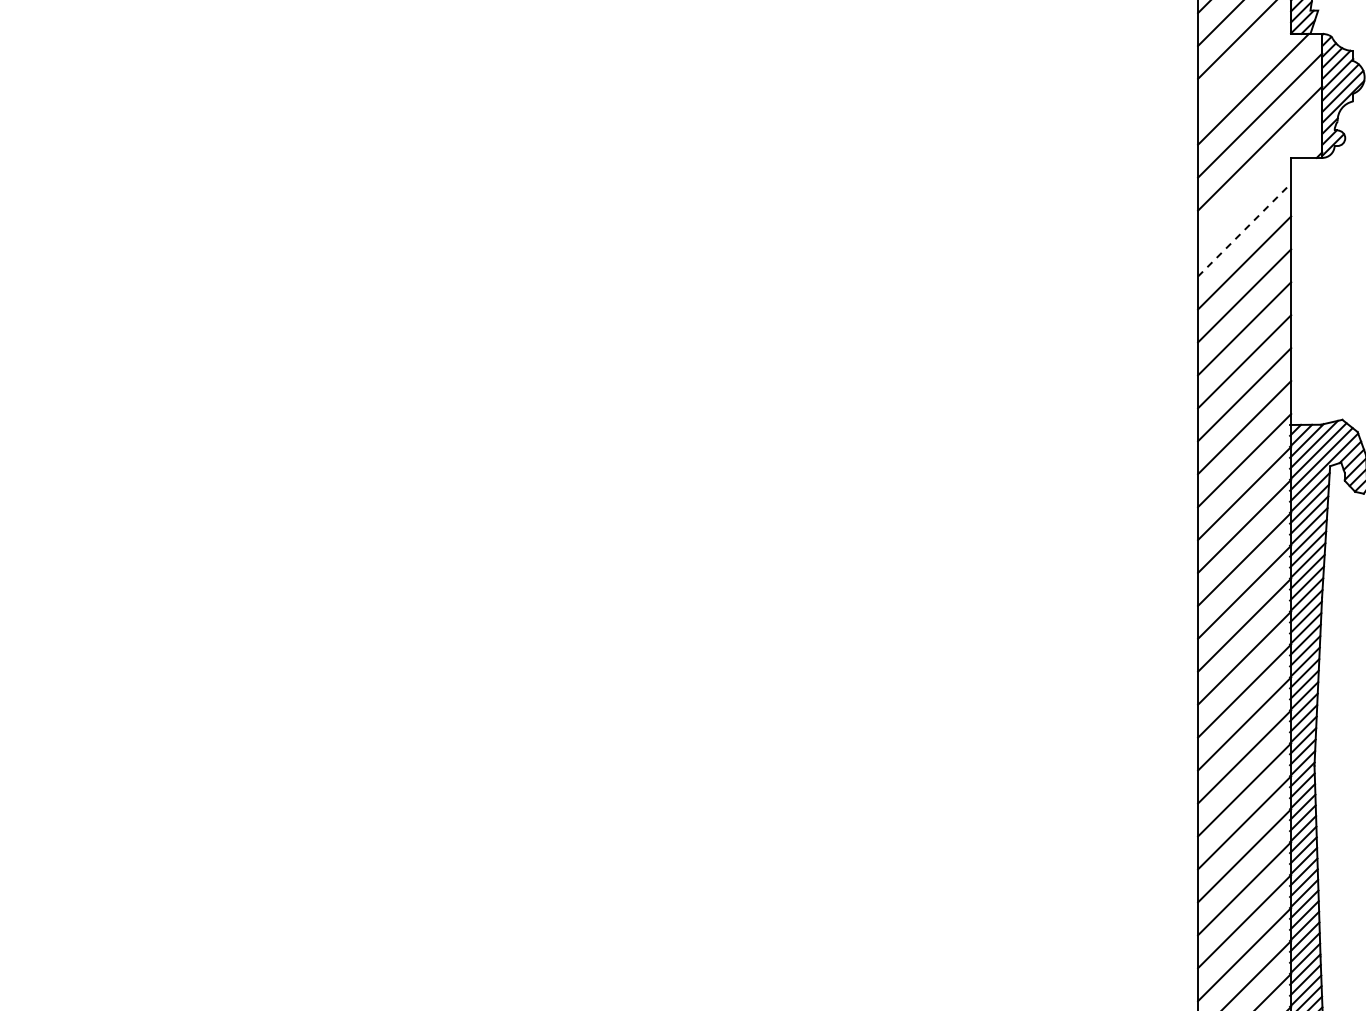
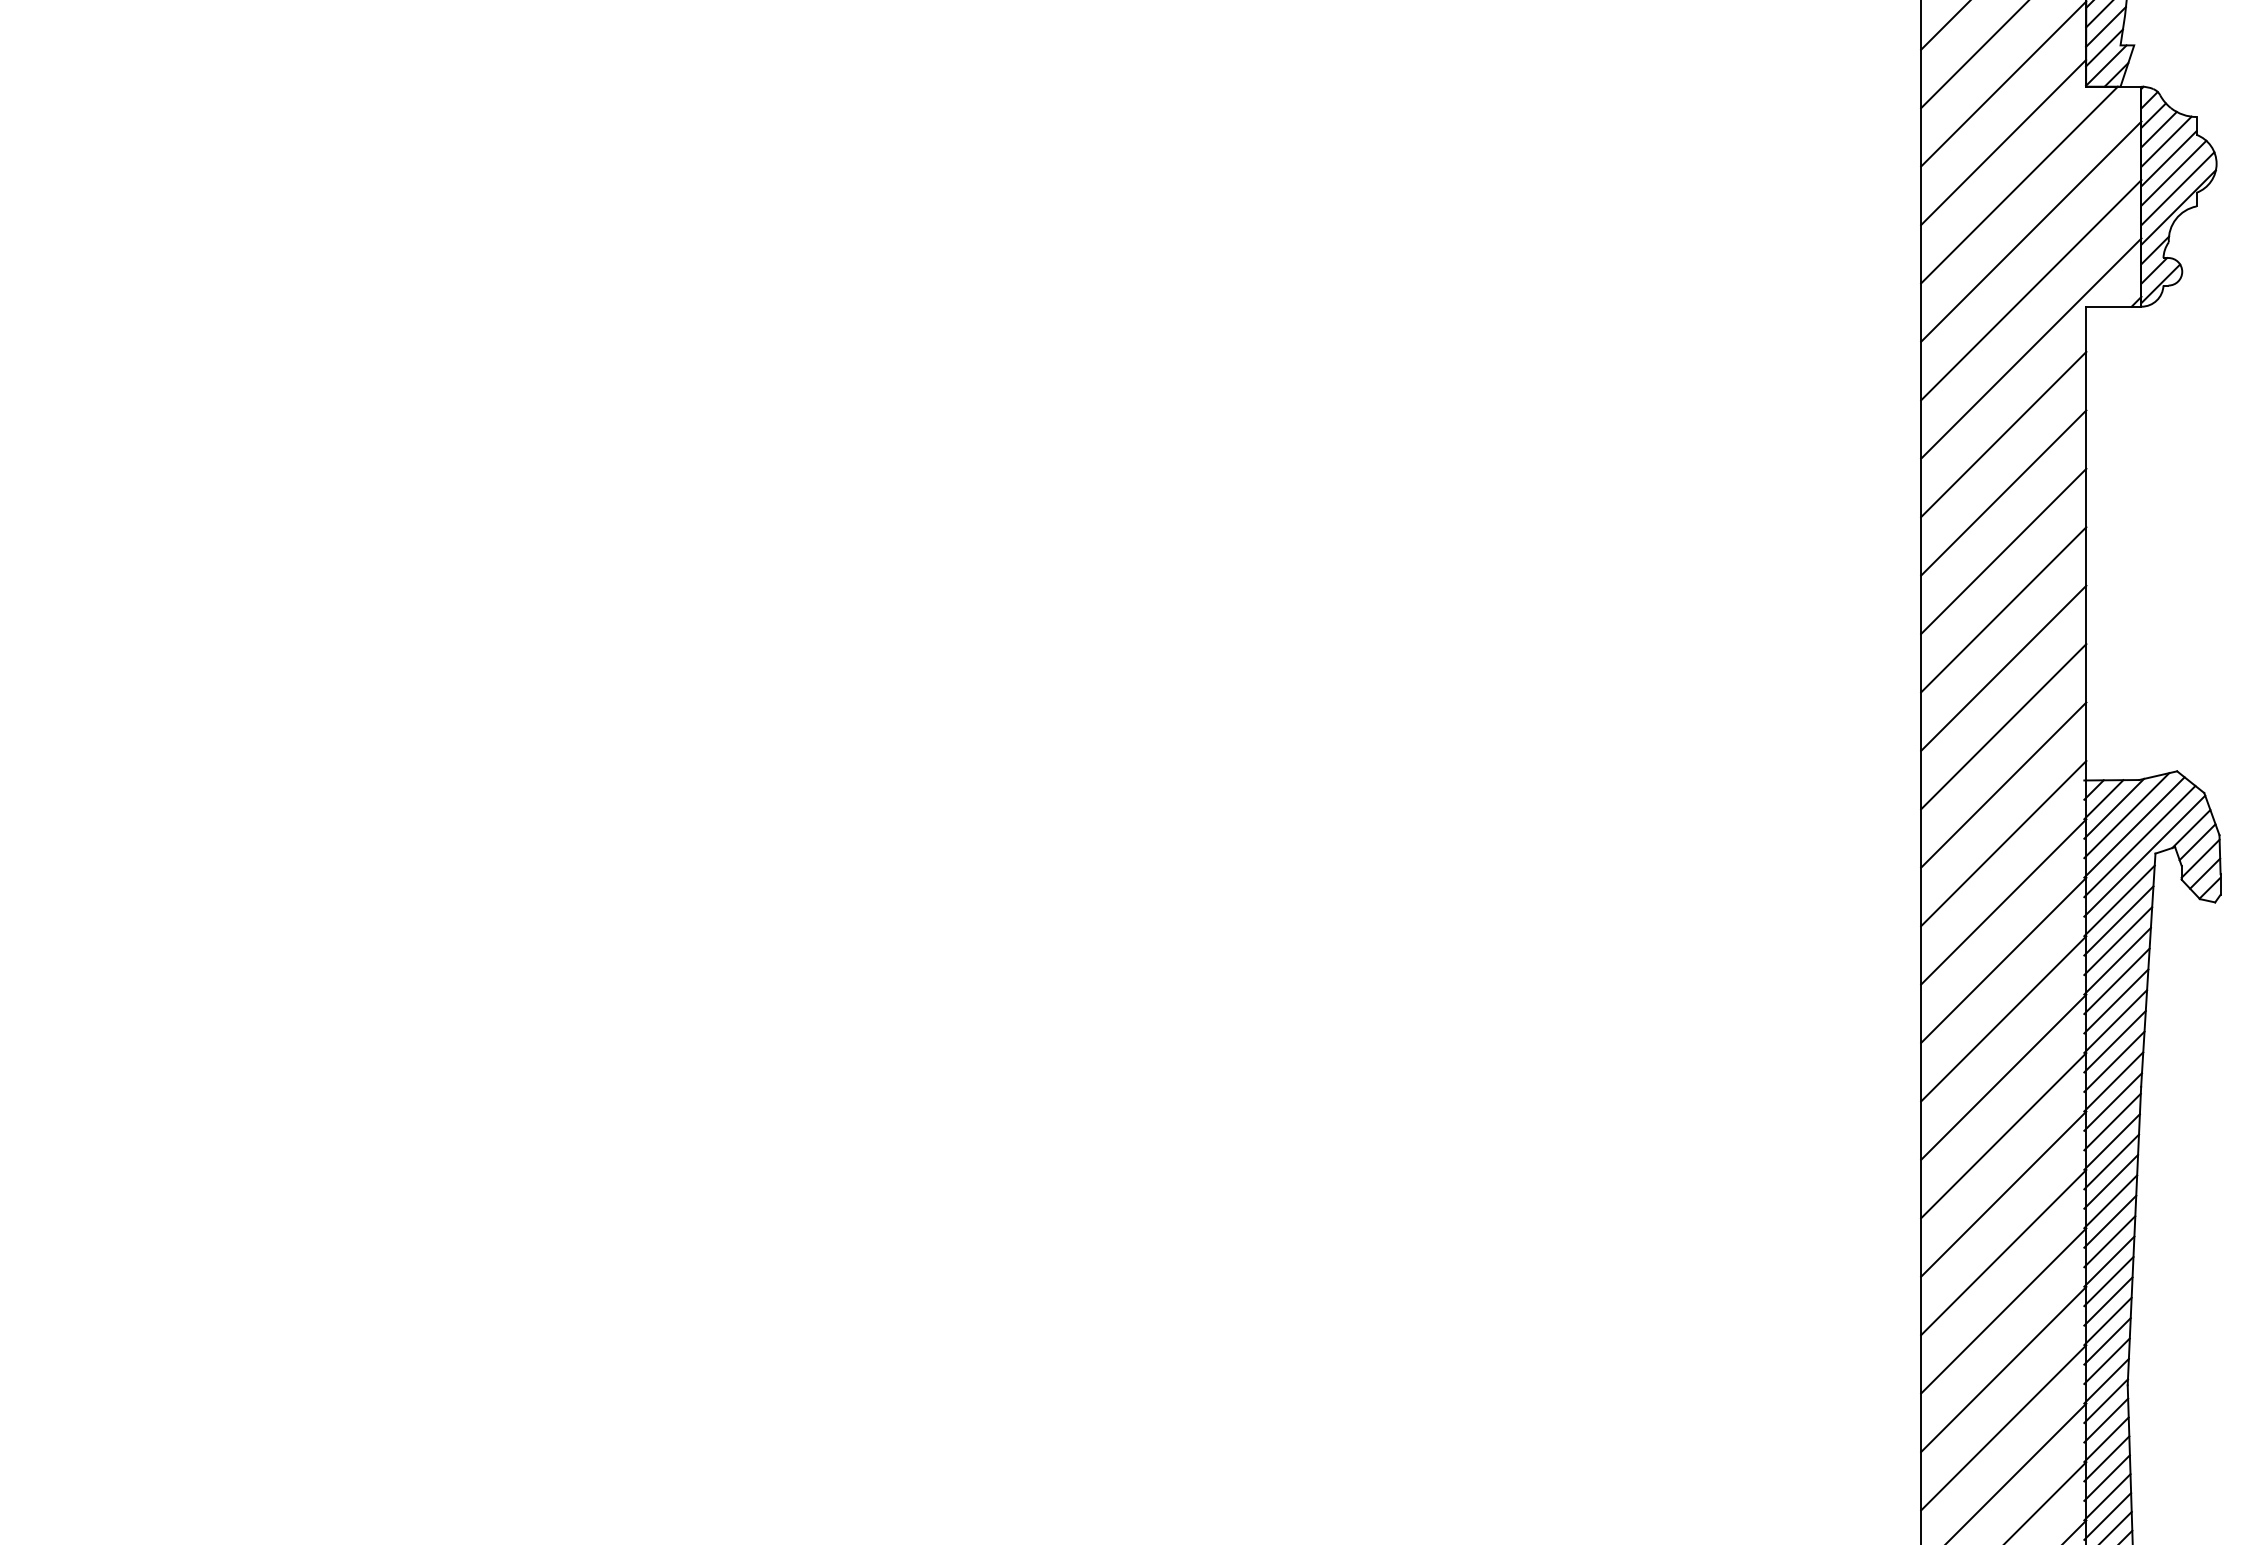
line: (1244, 64) -> (2003, 140), added
line: (1260, 181) -> (2031, 348), added
line: (1244, 229) -> (2003, 433), dashed -> solid

